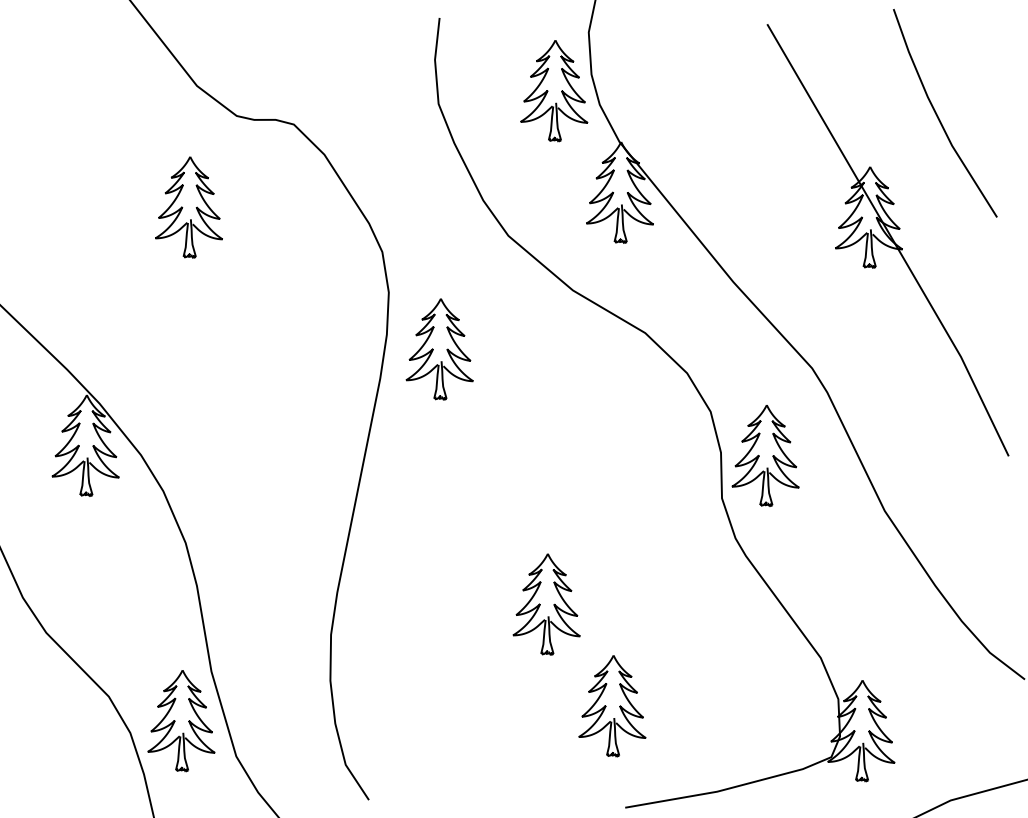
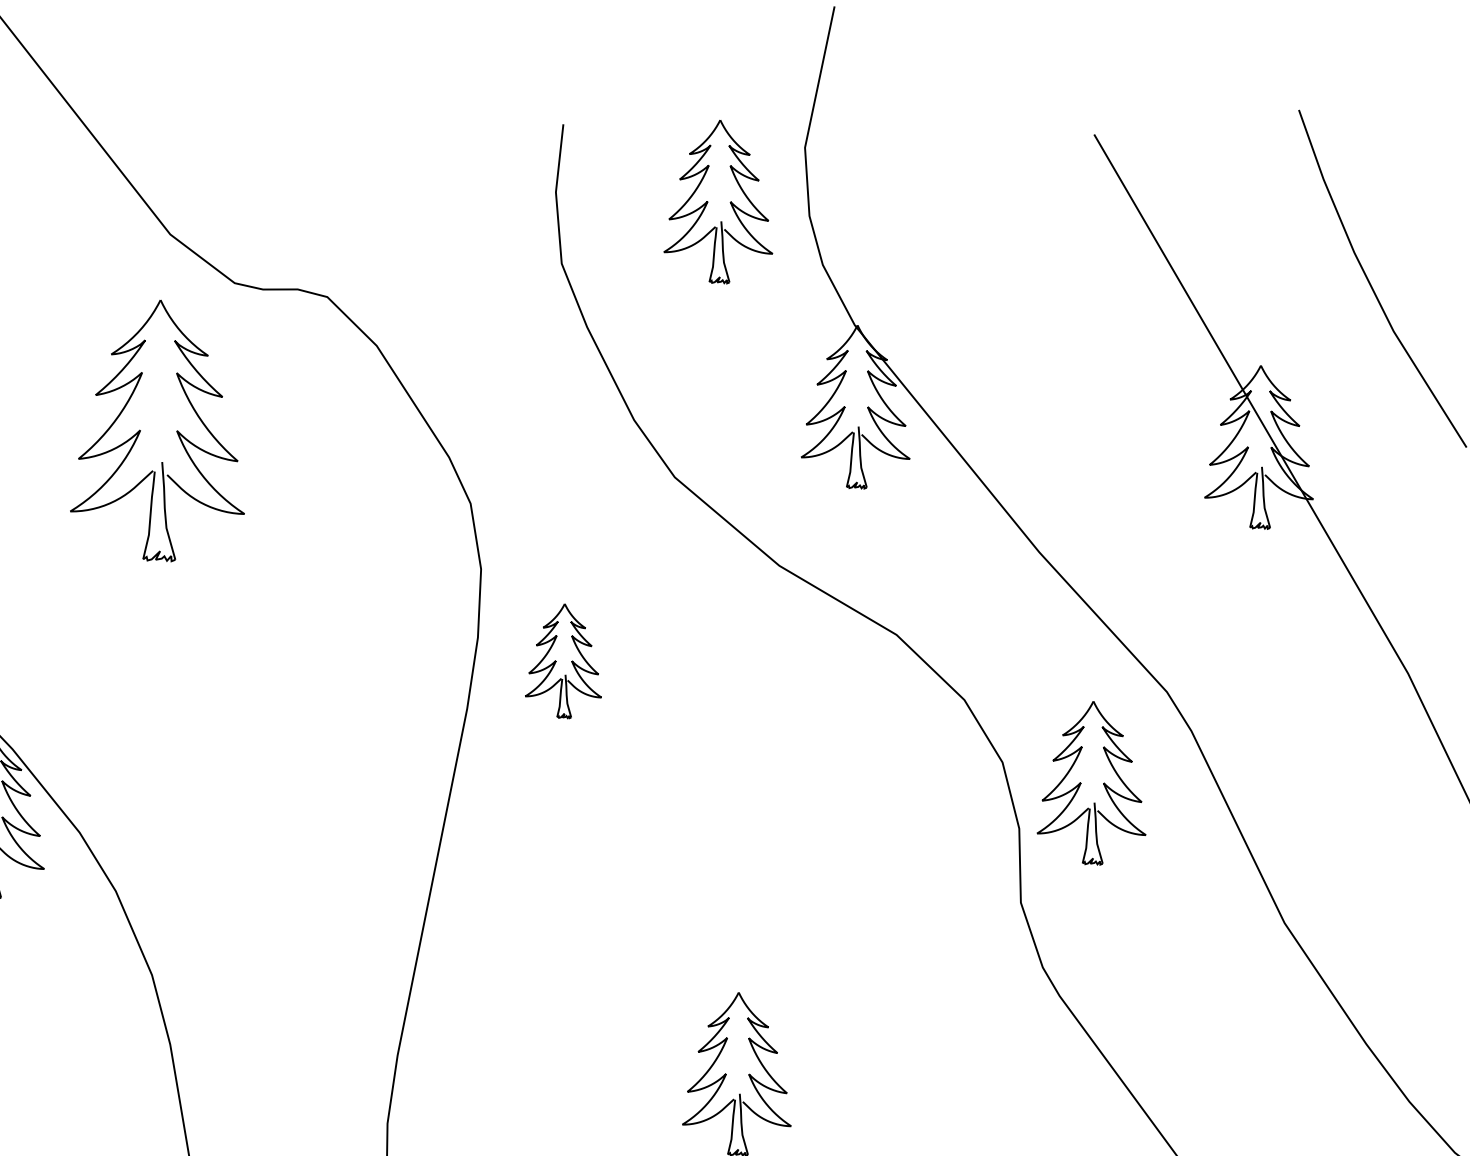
part: (554, 91) -> (718, 202), moved
part: (188, 207) -> (156, 431), size x1.6
part: (439, 349) -> (563, 661), size x0.7
part: (765, 455) -> (1091, 782), moved

